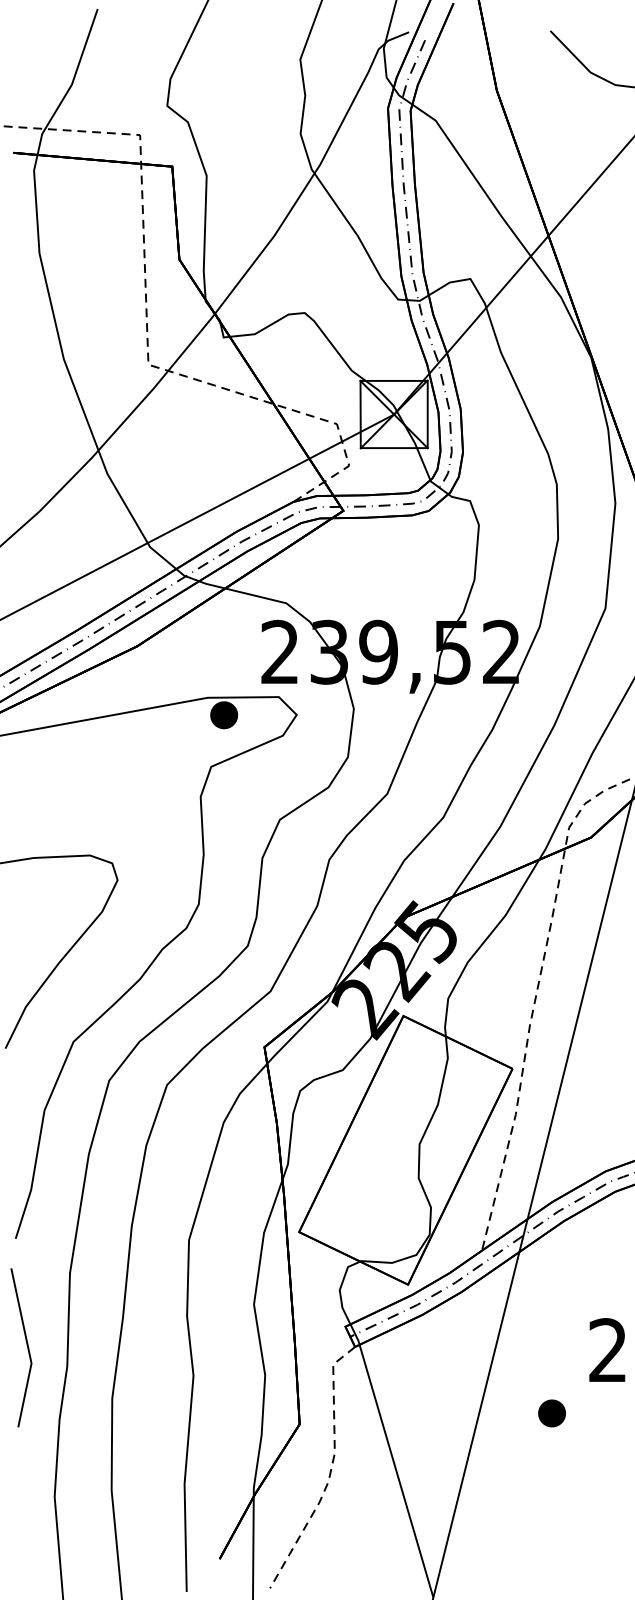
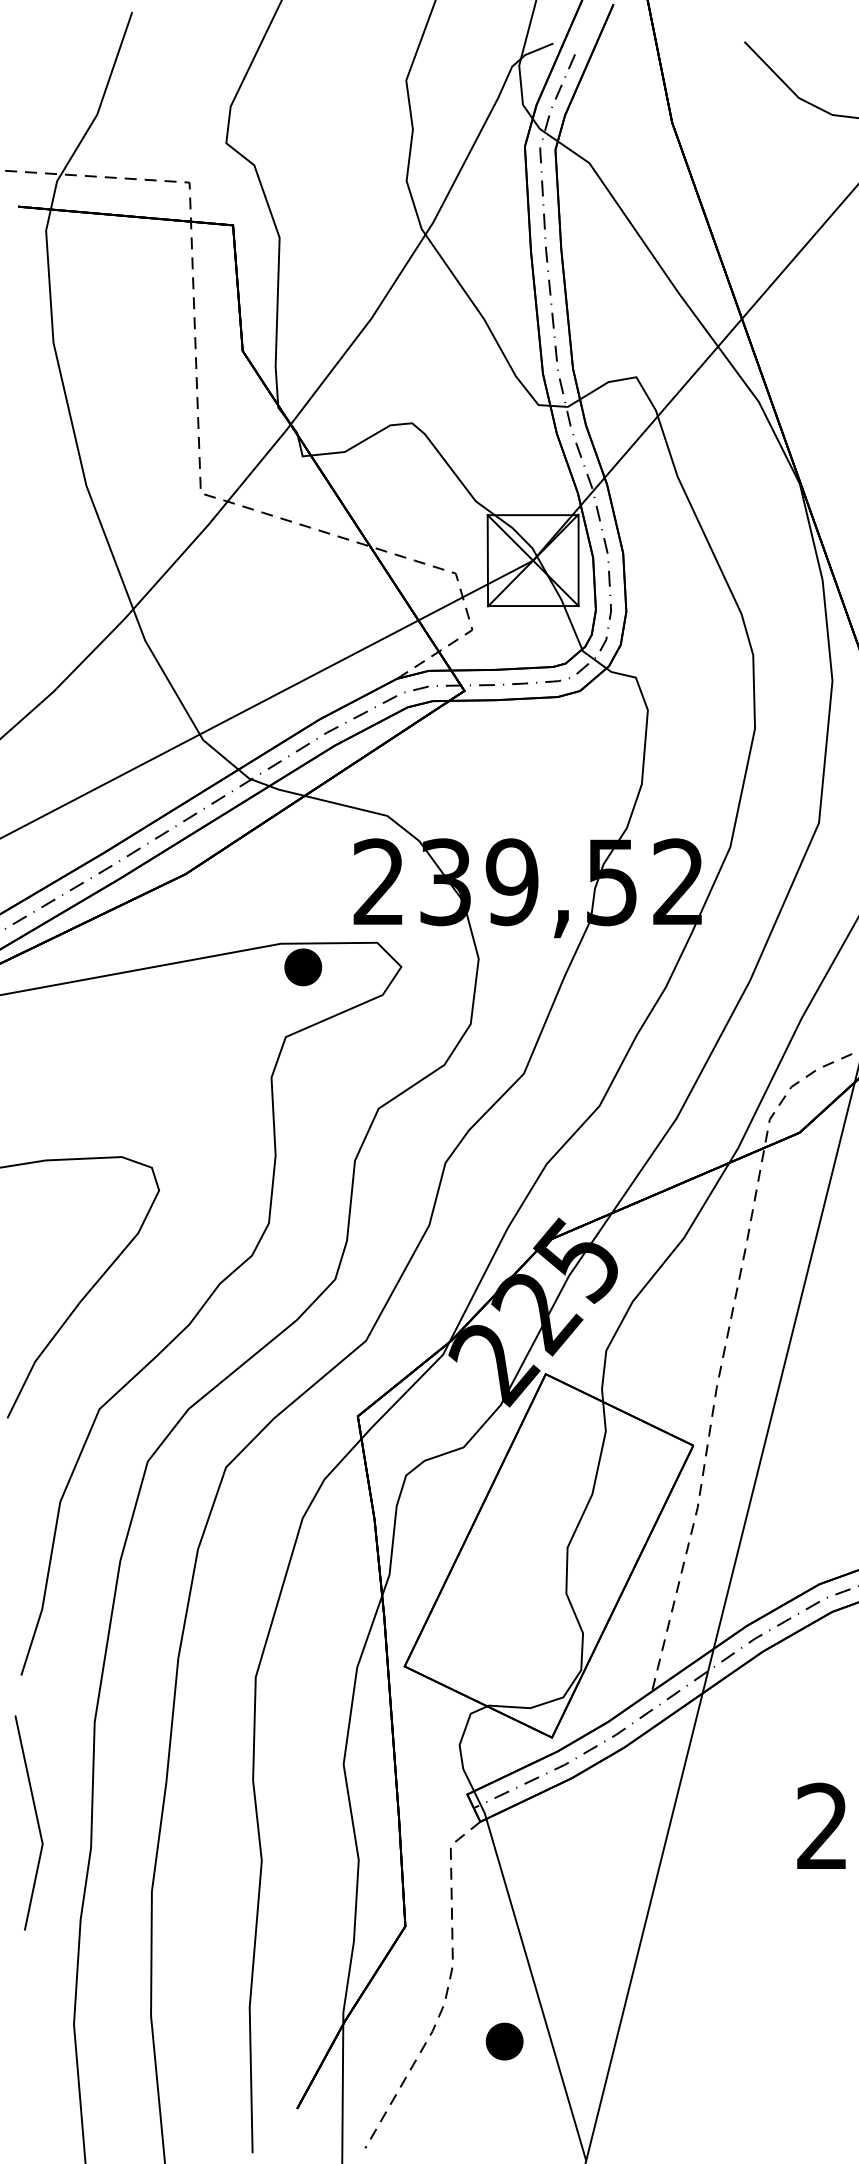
part: (551, 1413) -> (503, 2041), moved

